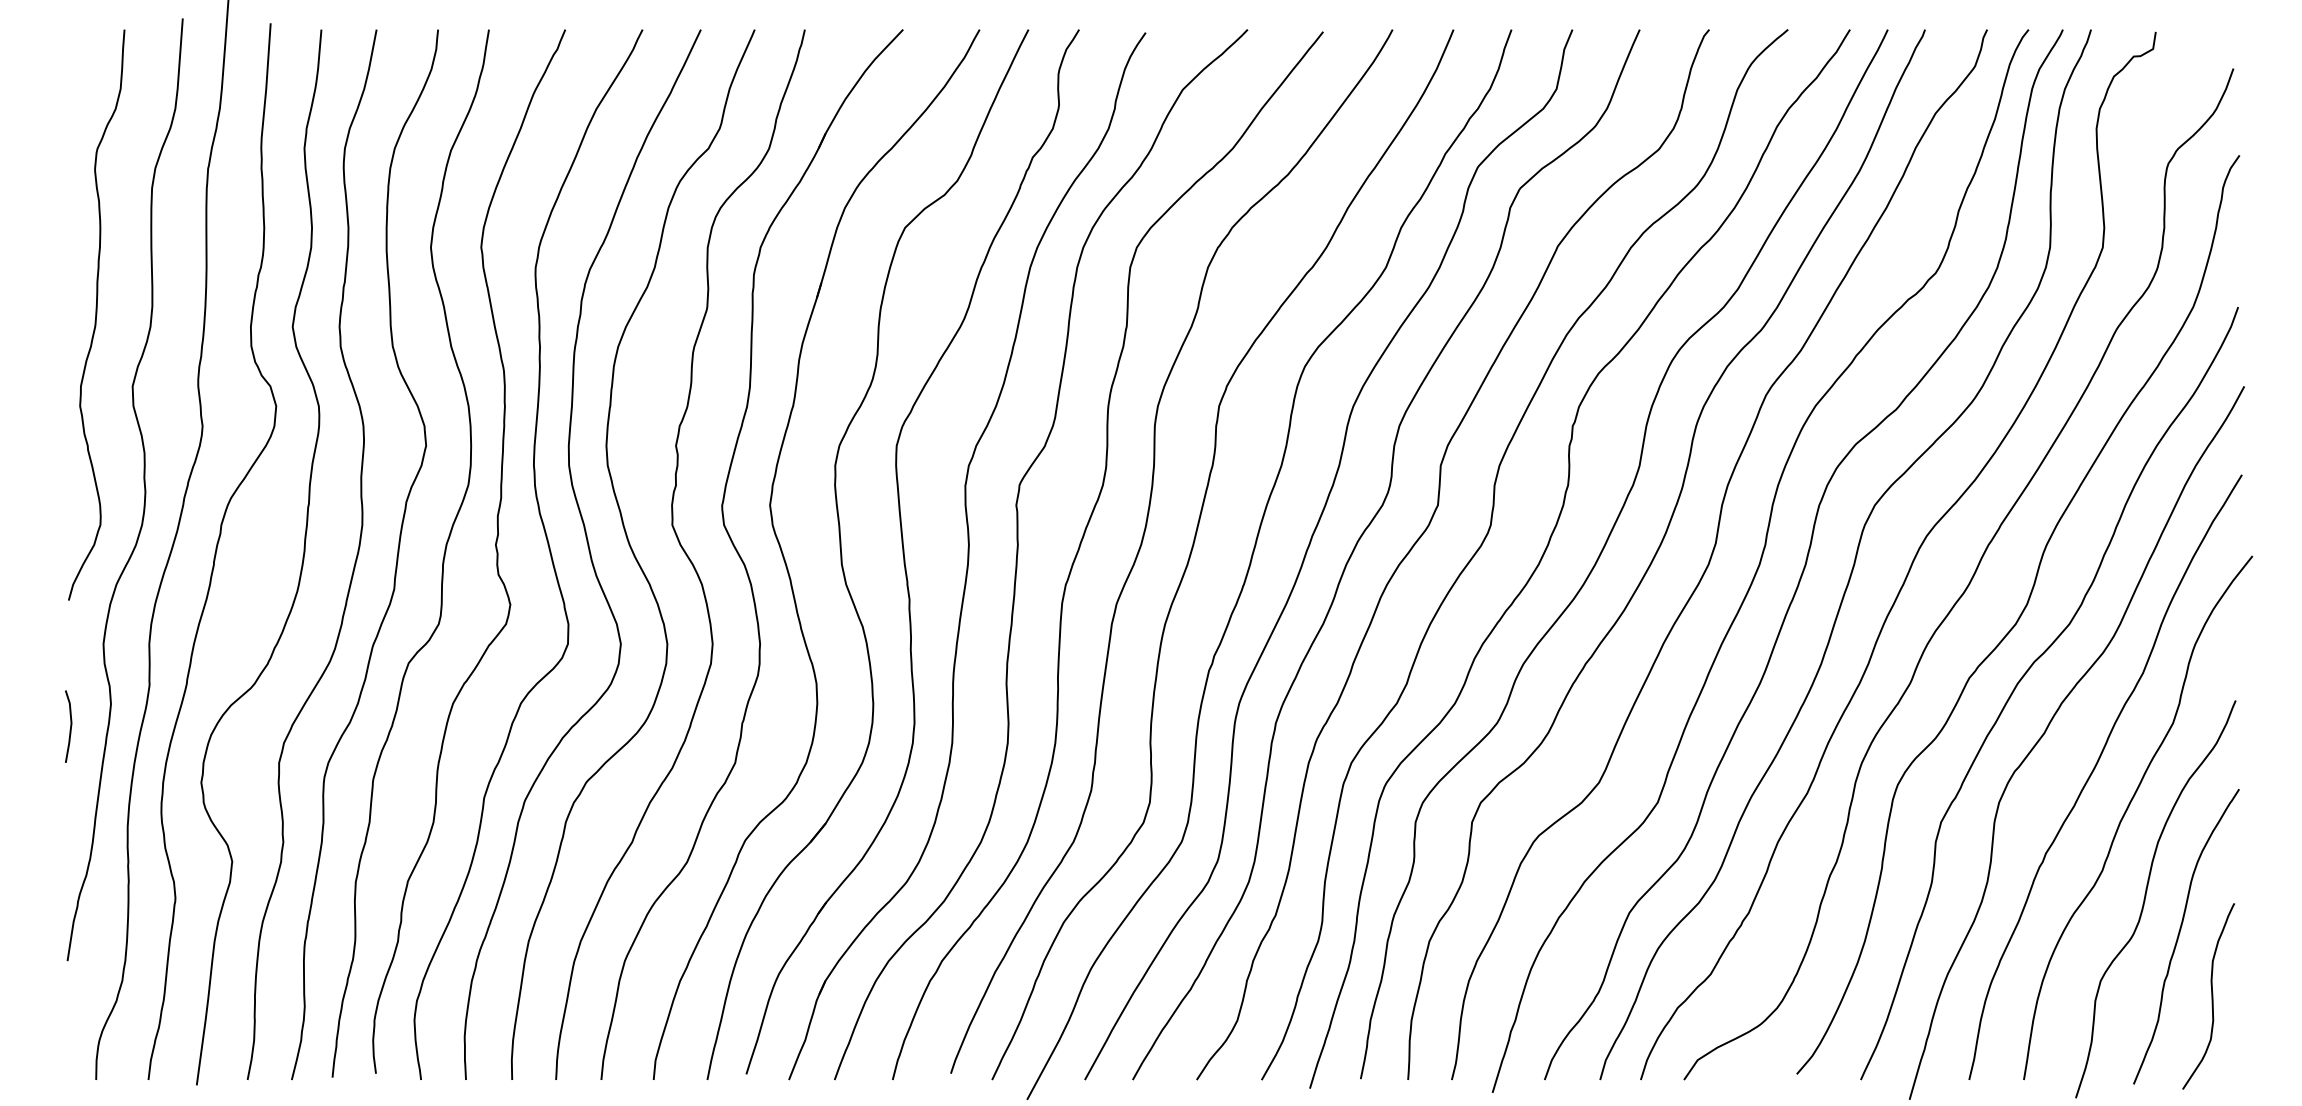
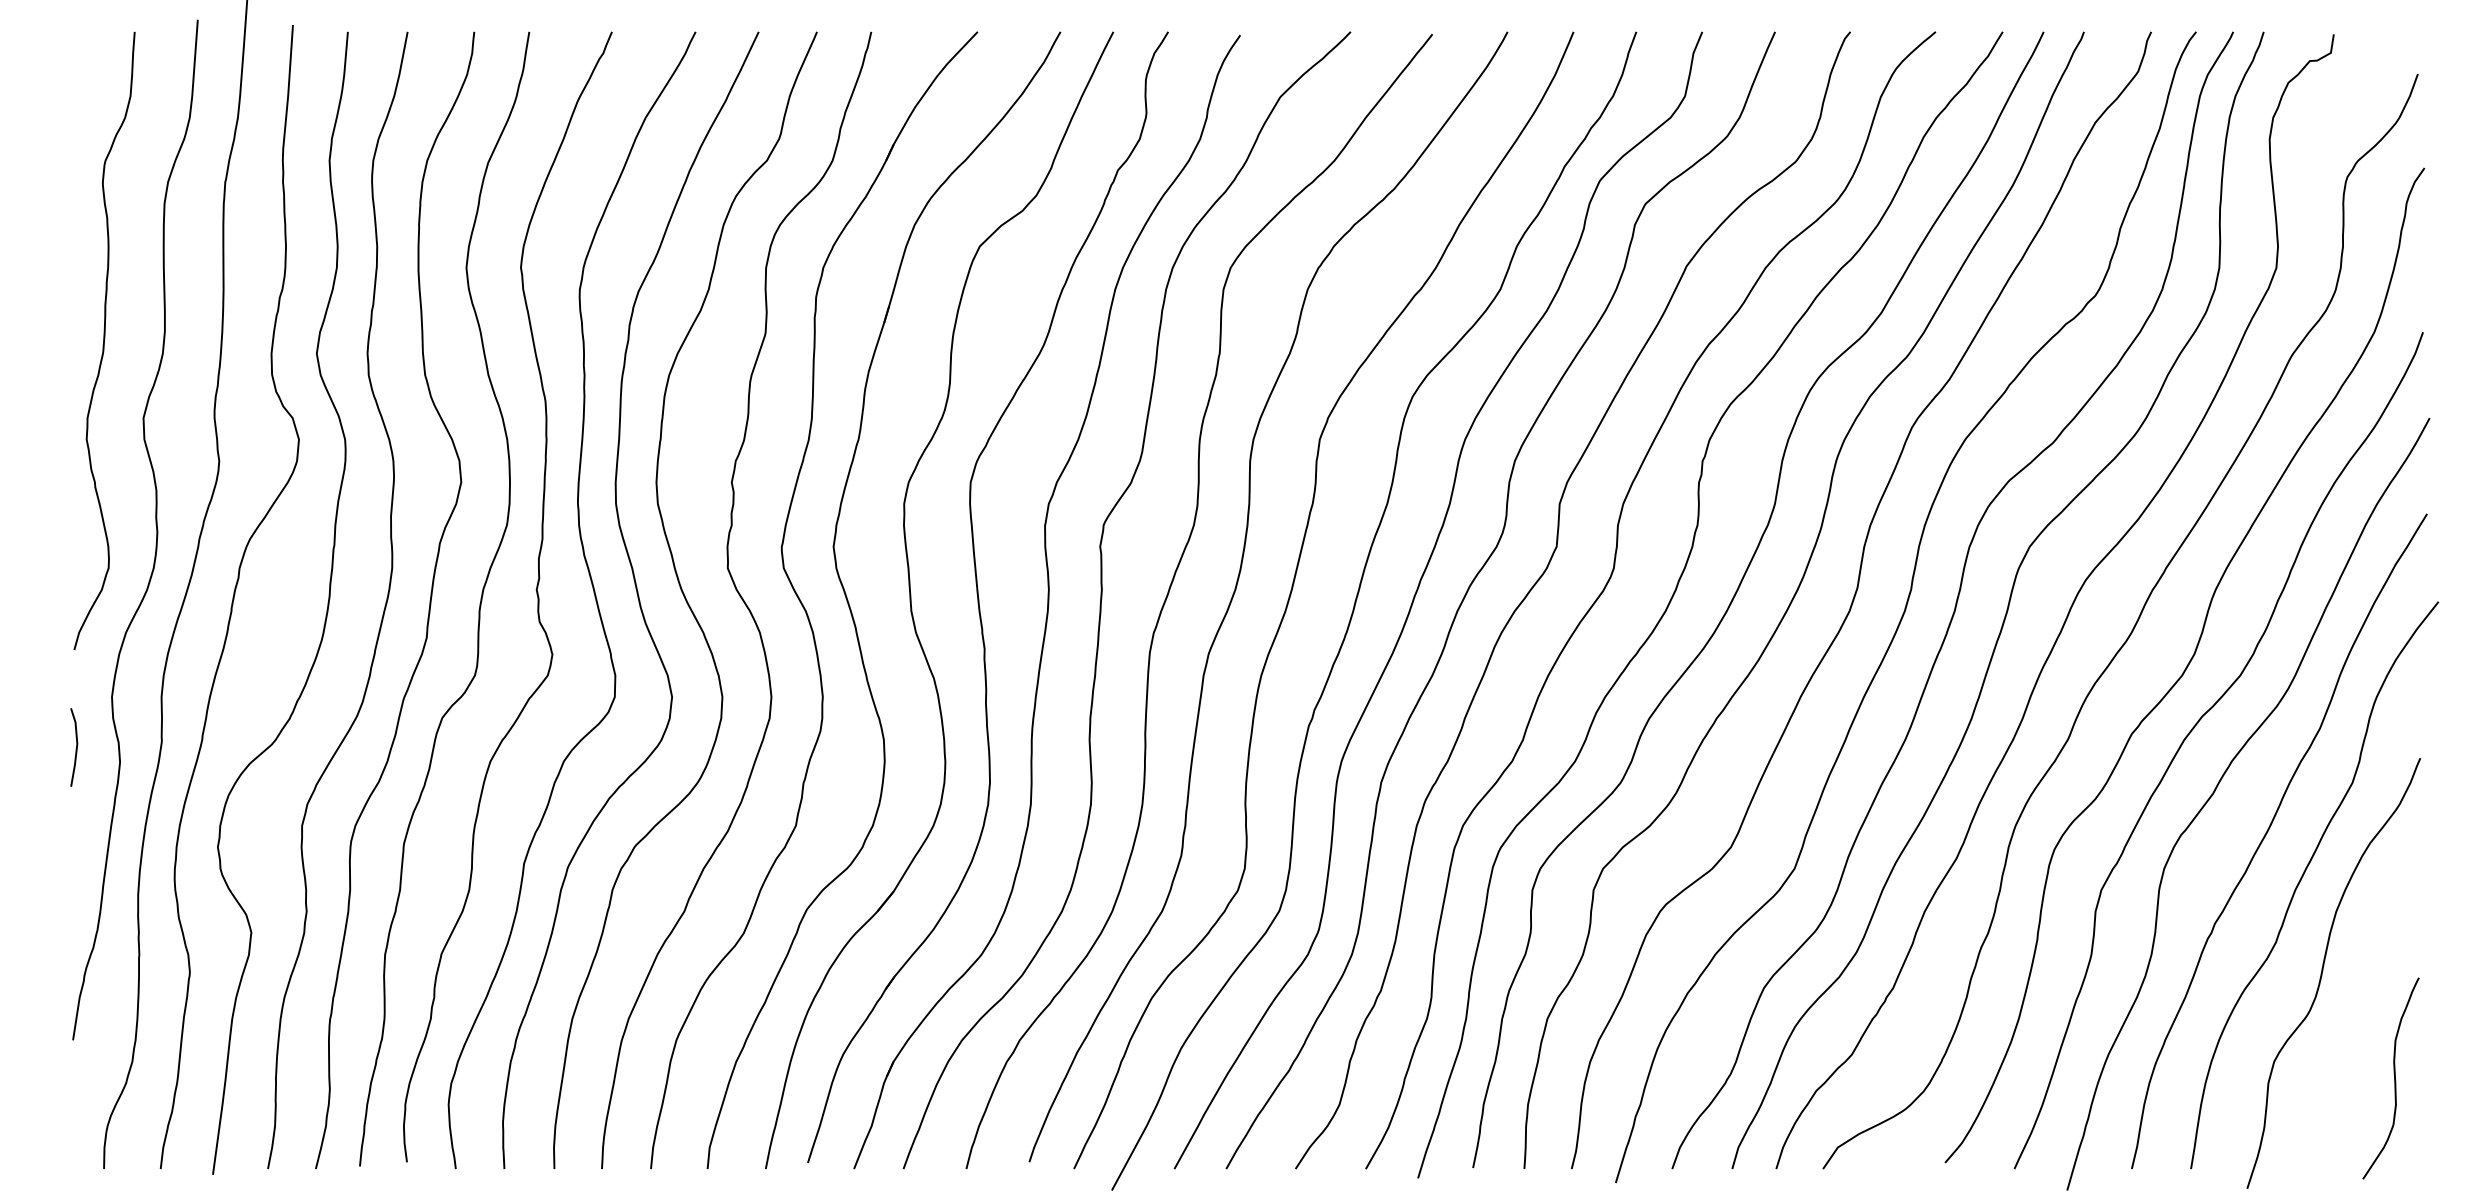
line: (69, 727) -> (75, 748), moved
curve: (2179, 936) -> (2359, 1013), removed

